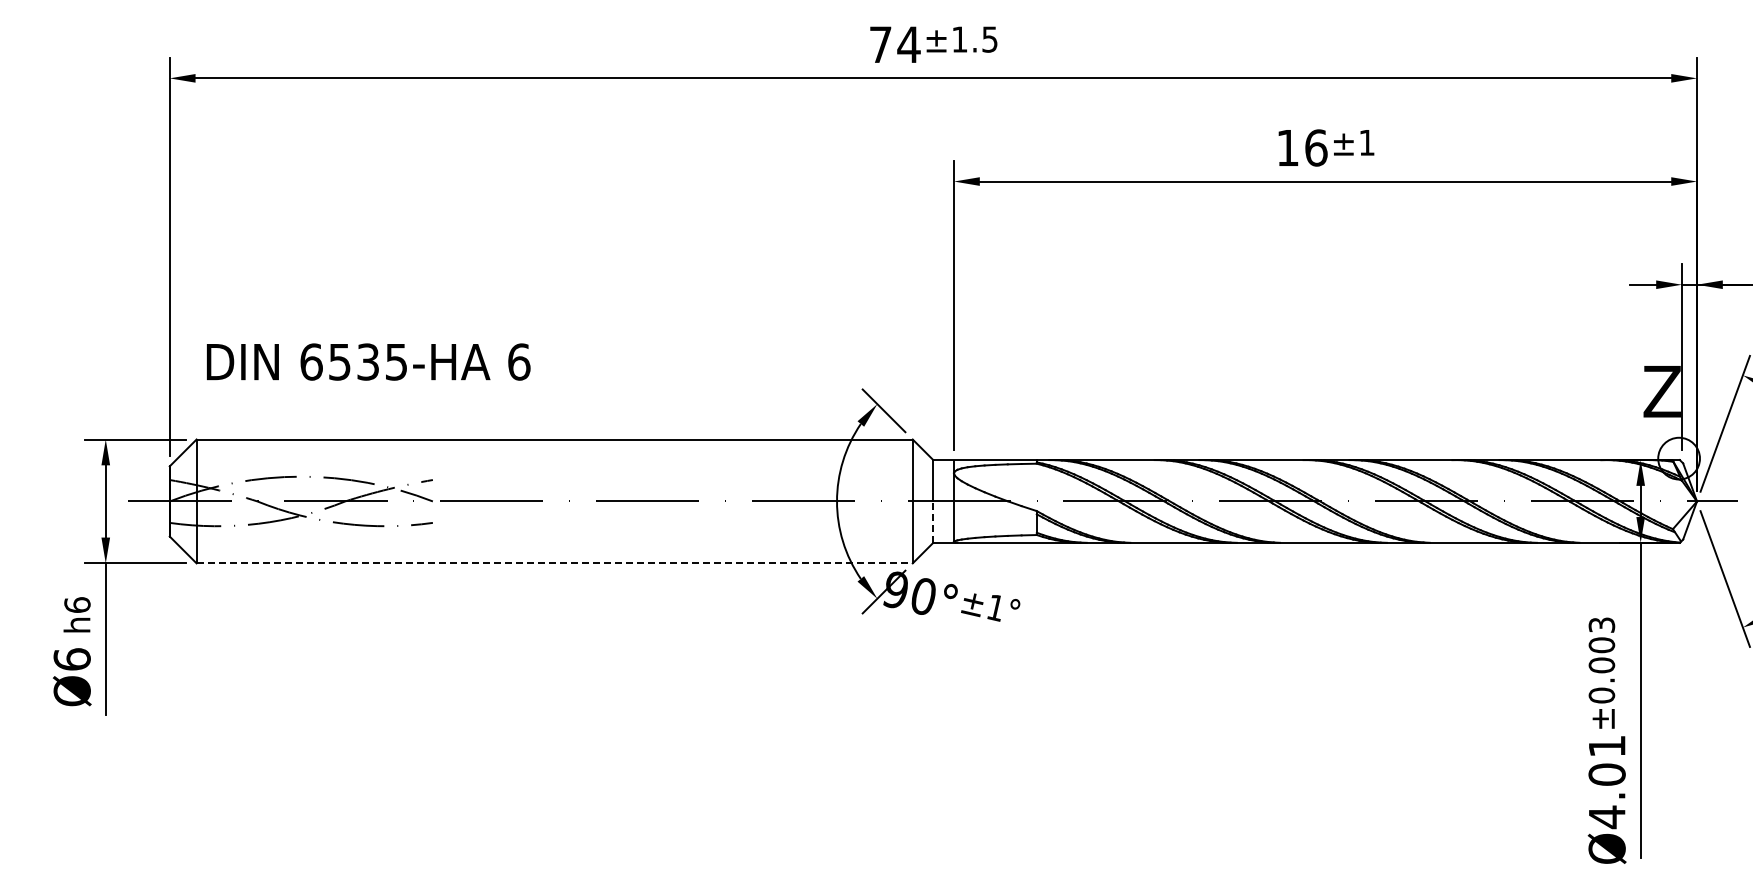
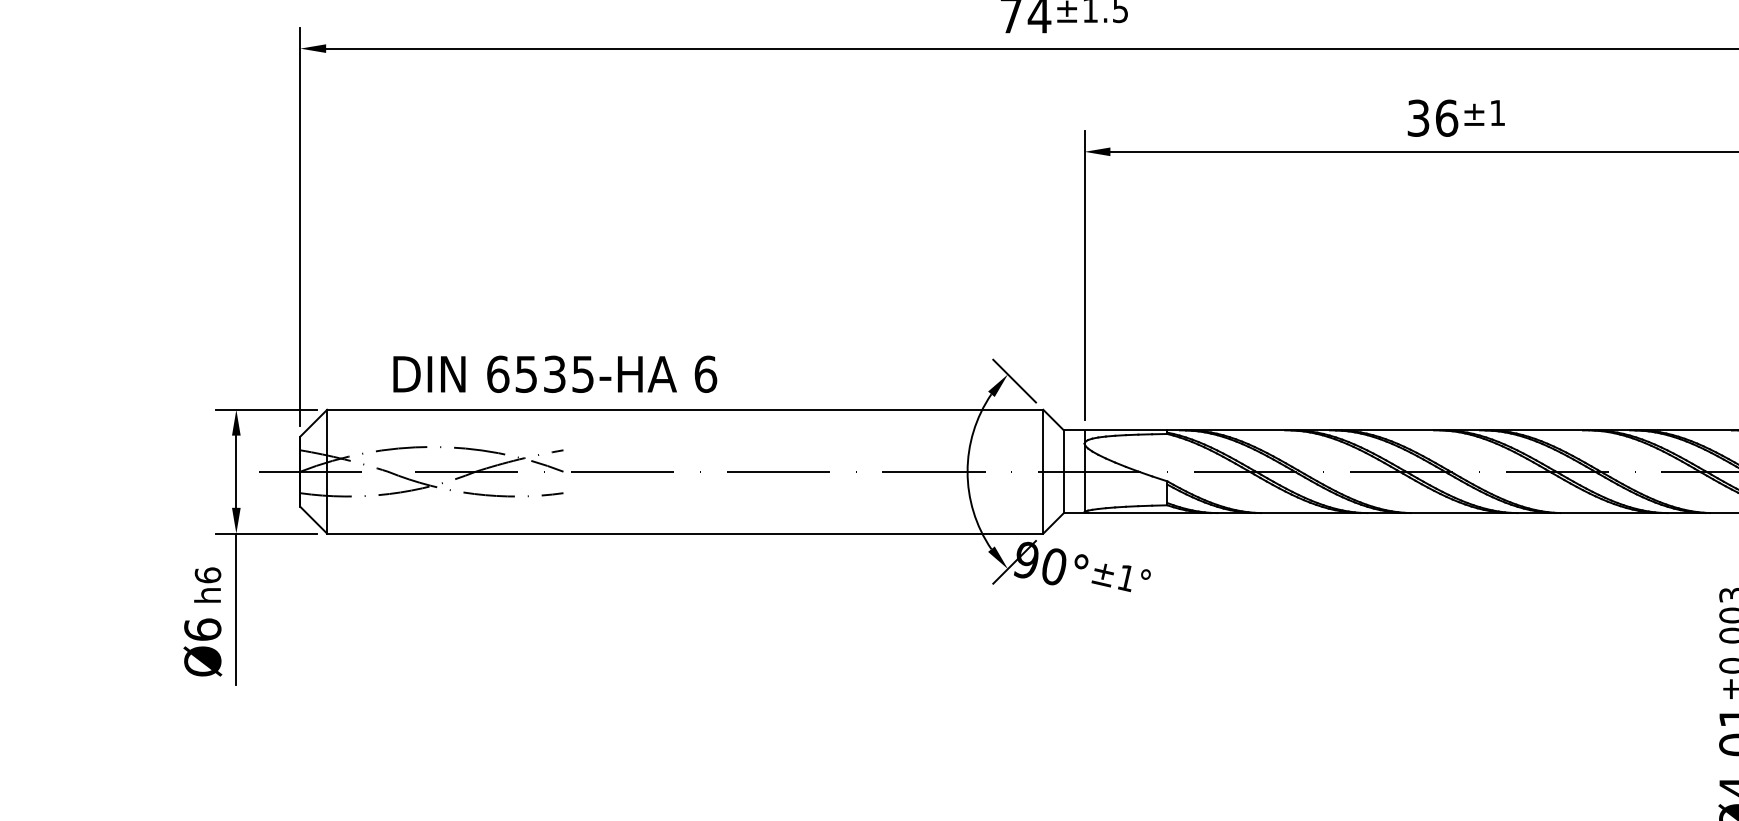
text: (1287, 147) -> (1418, 117), 16 -> 36
text: (368, 361) -> (555, 373), moved
line: (933, 522) -> (1064, 492), dashed -> solid
line: (555, 563) -> (686, 533), dashed -> solid

